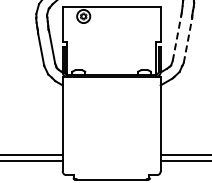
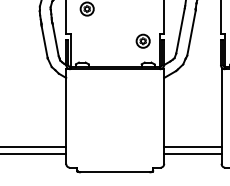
line: (176, 37) -> (180, 30), dashed -> solid
line: (187, 39) -> (191, 32), dashed -> solid
part: (138, 47) -> (142, 40), added

